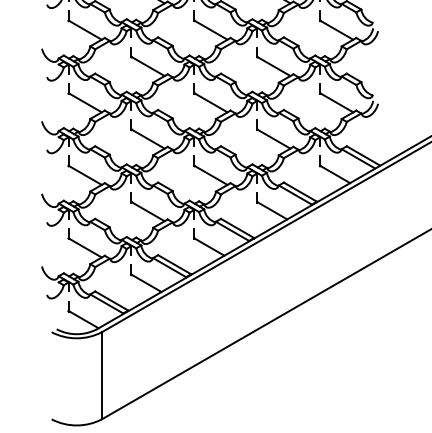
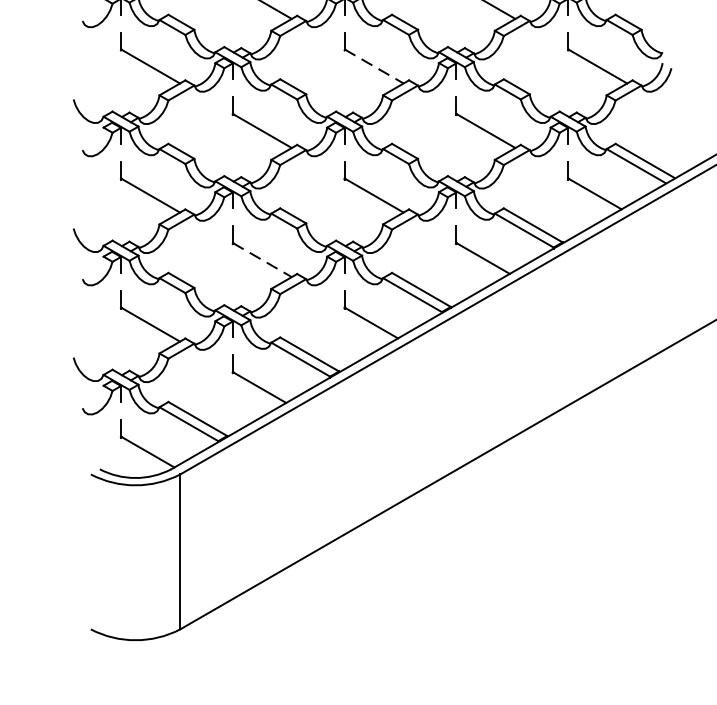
line: (211, 103) -> (375, 67), solid -> dashed
line: (148, 211) -> (263, 259), solid -> dashed

